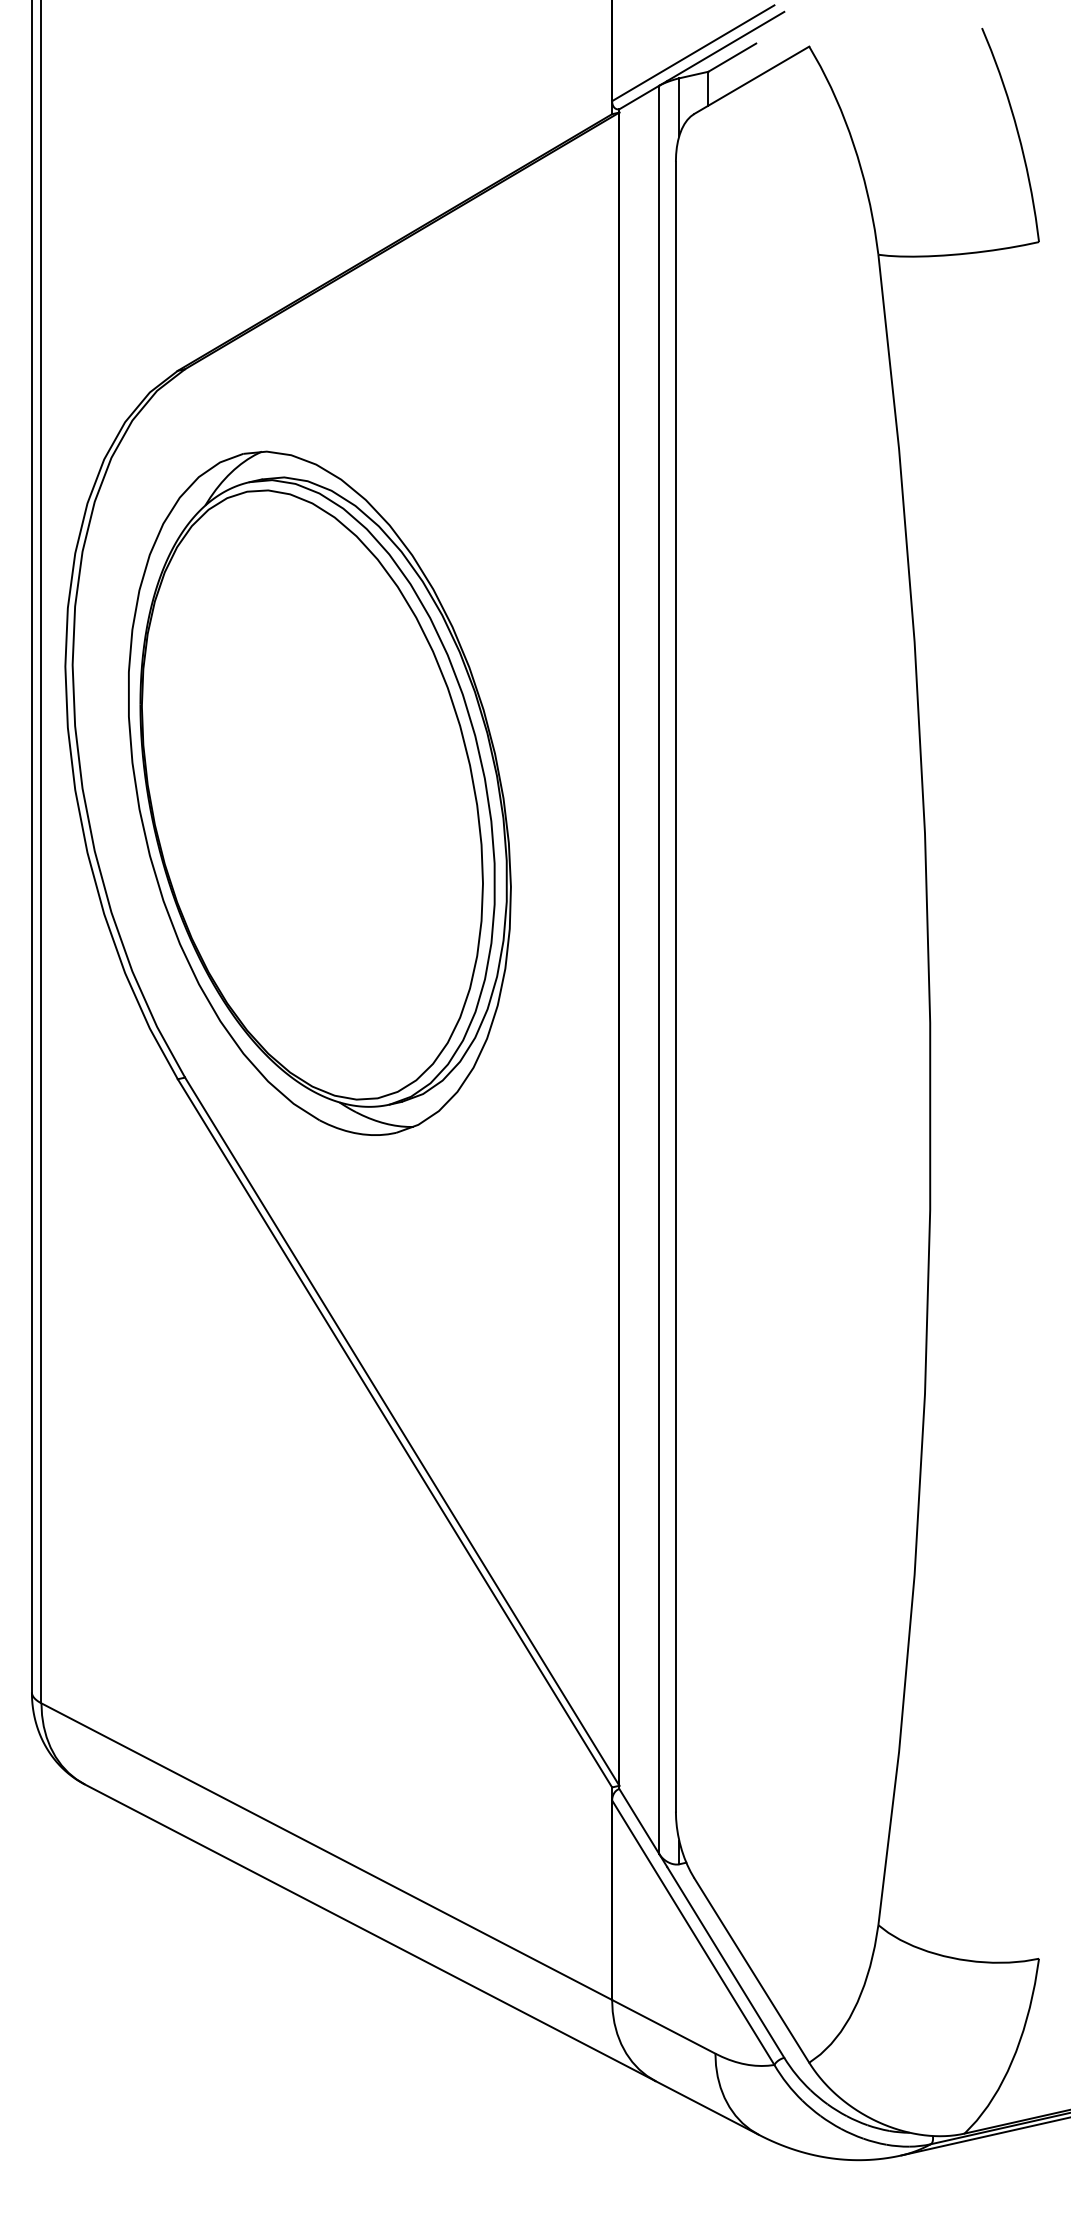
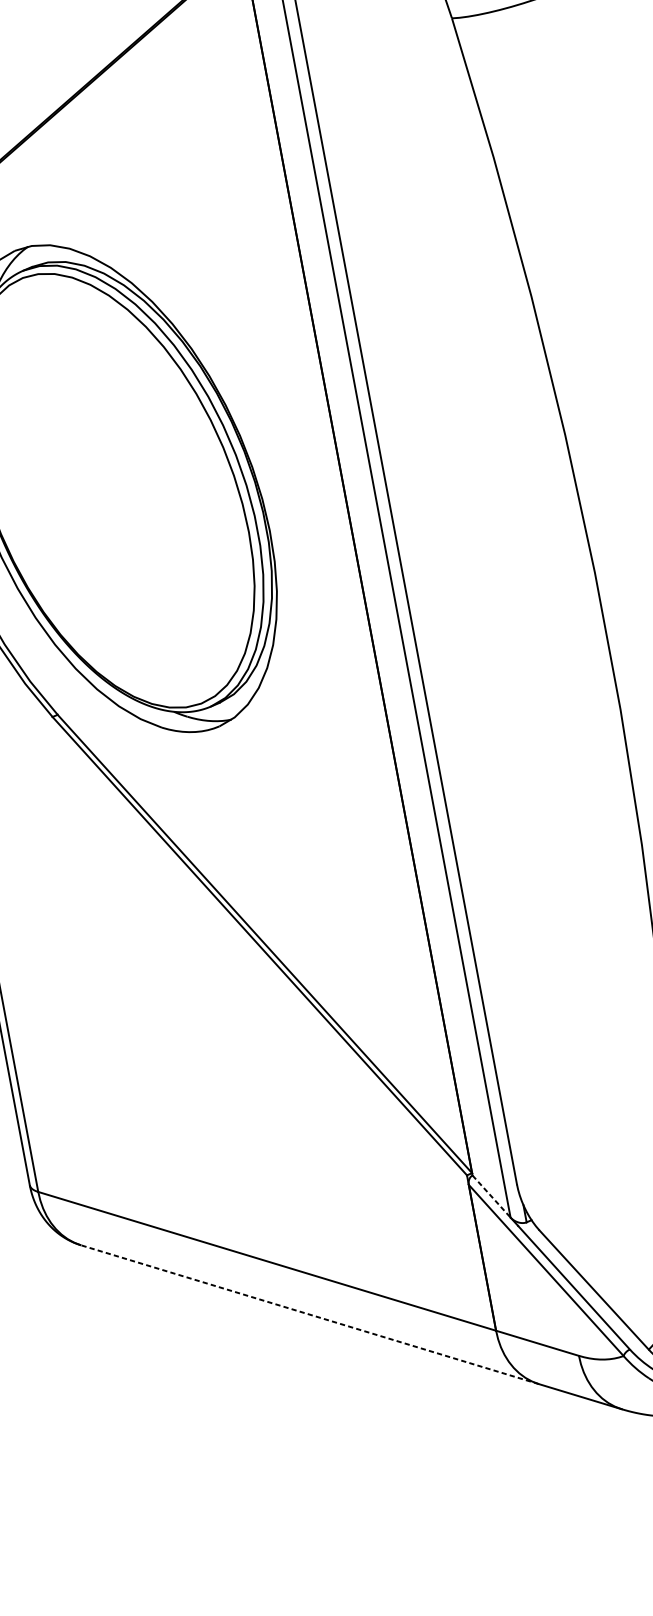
line: (639, 1821) -> (491, 1196), solid -> dashed
line: (370, 1932) -> (310, 1314), solid -> dashed

